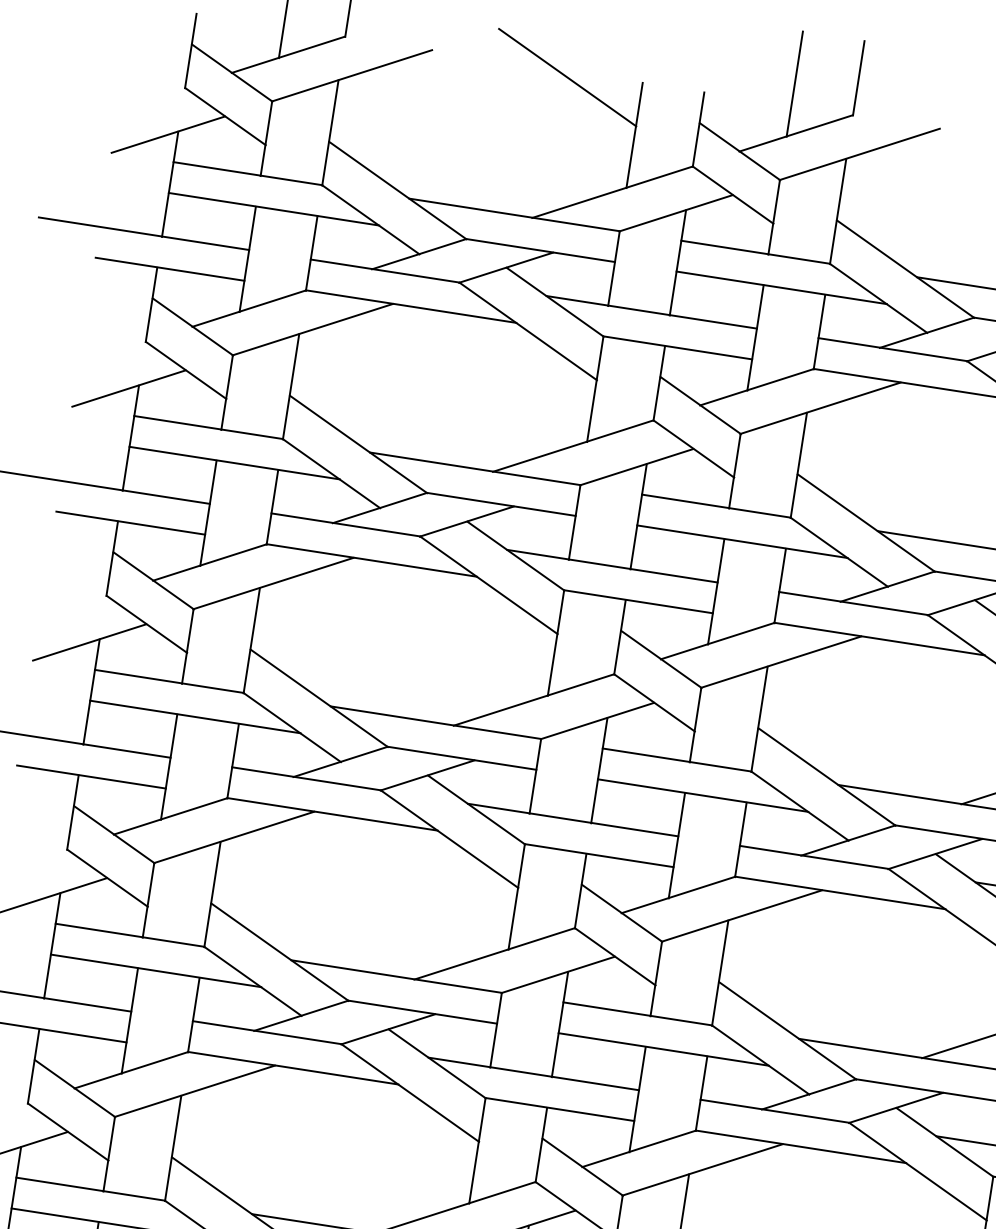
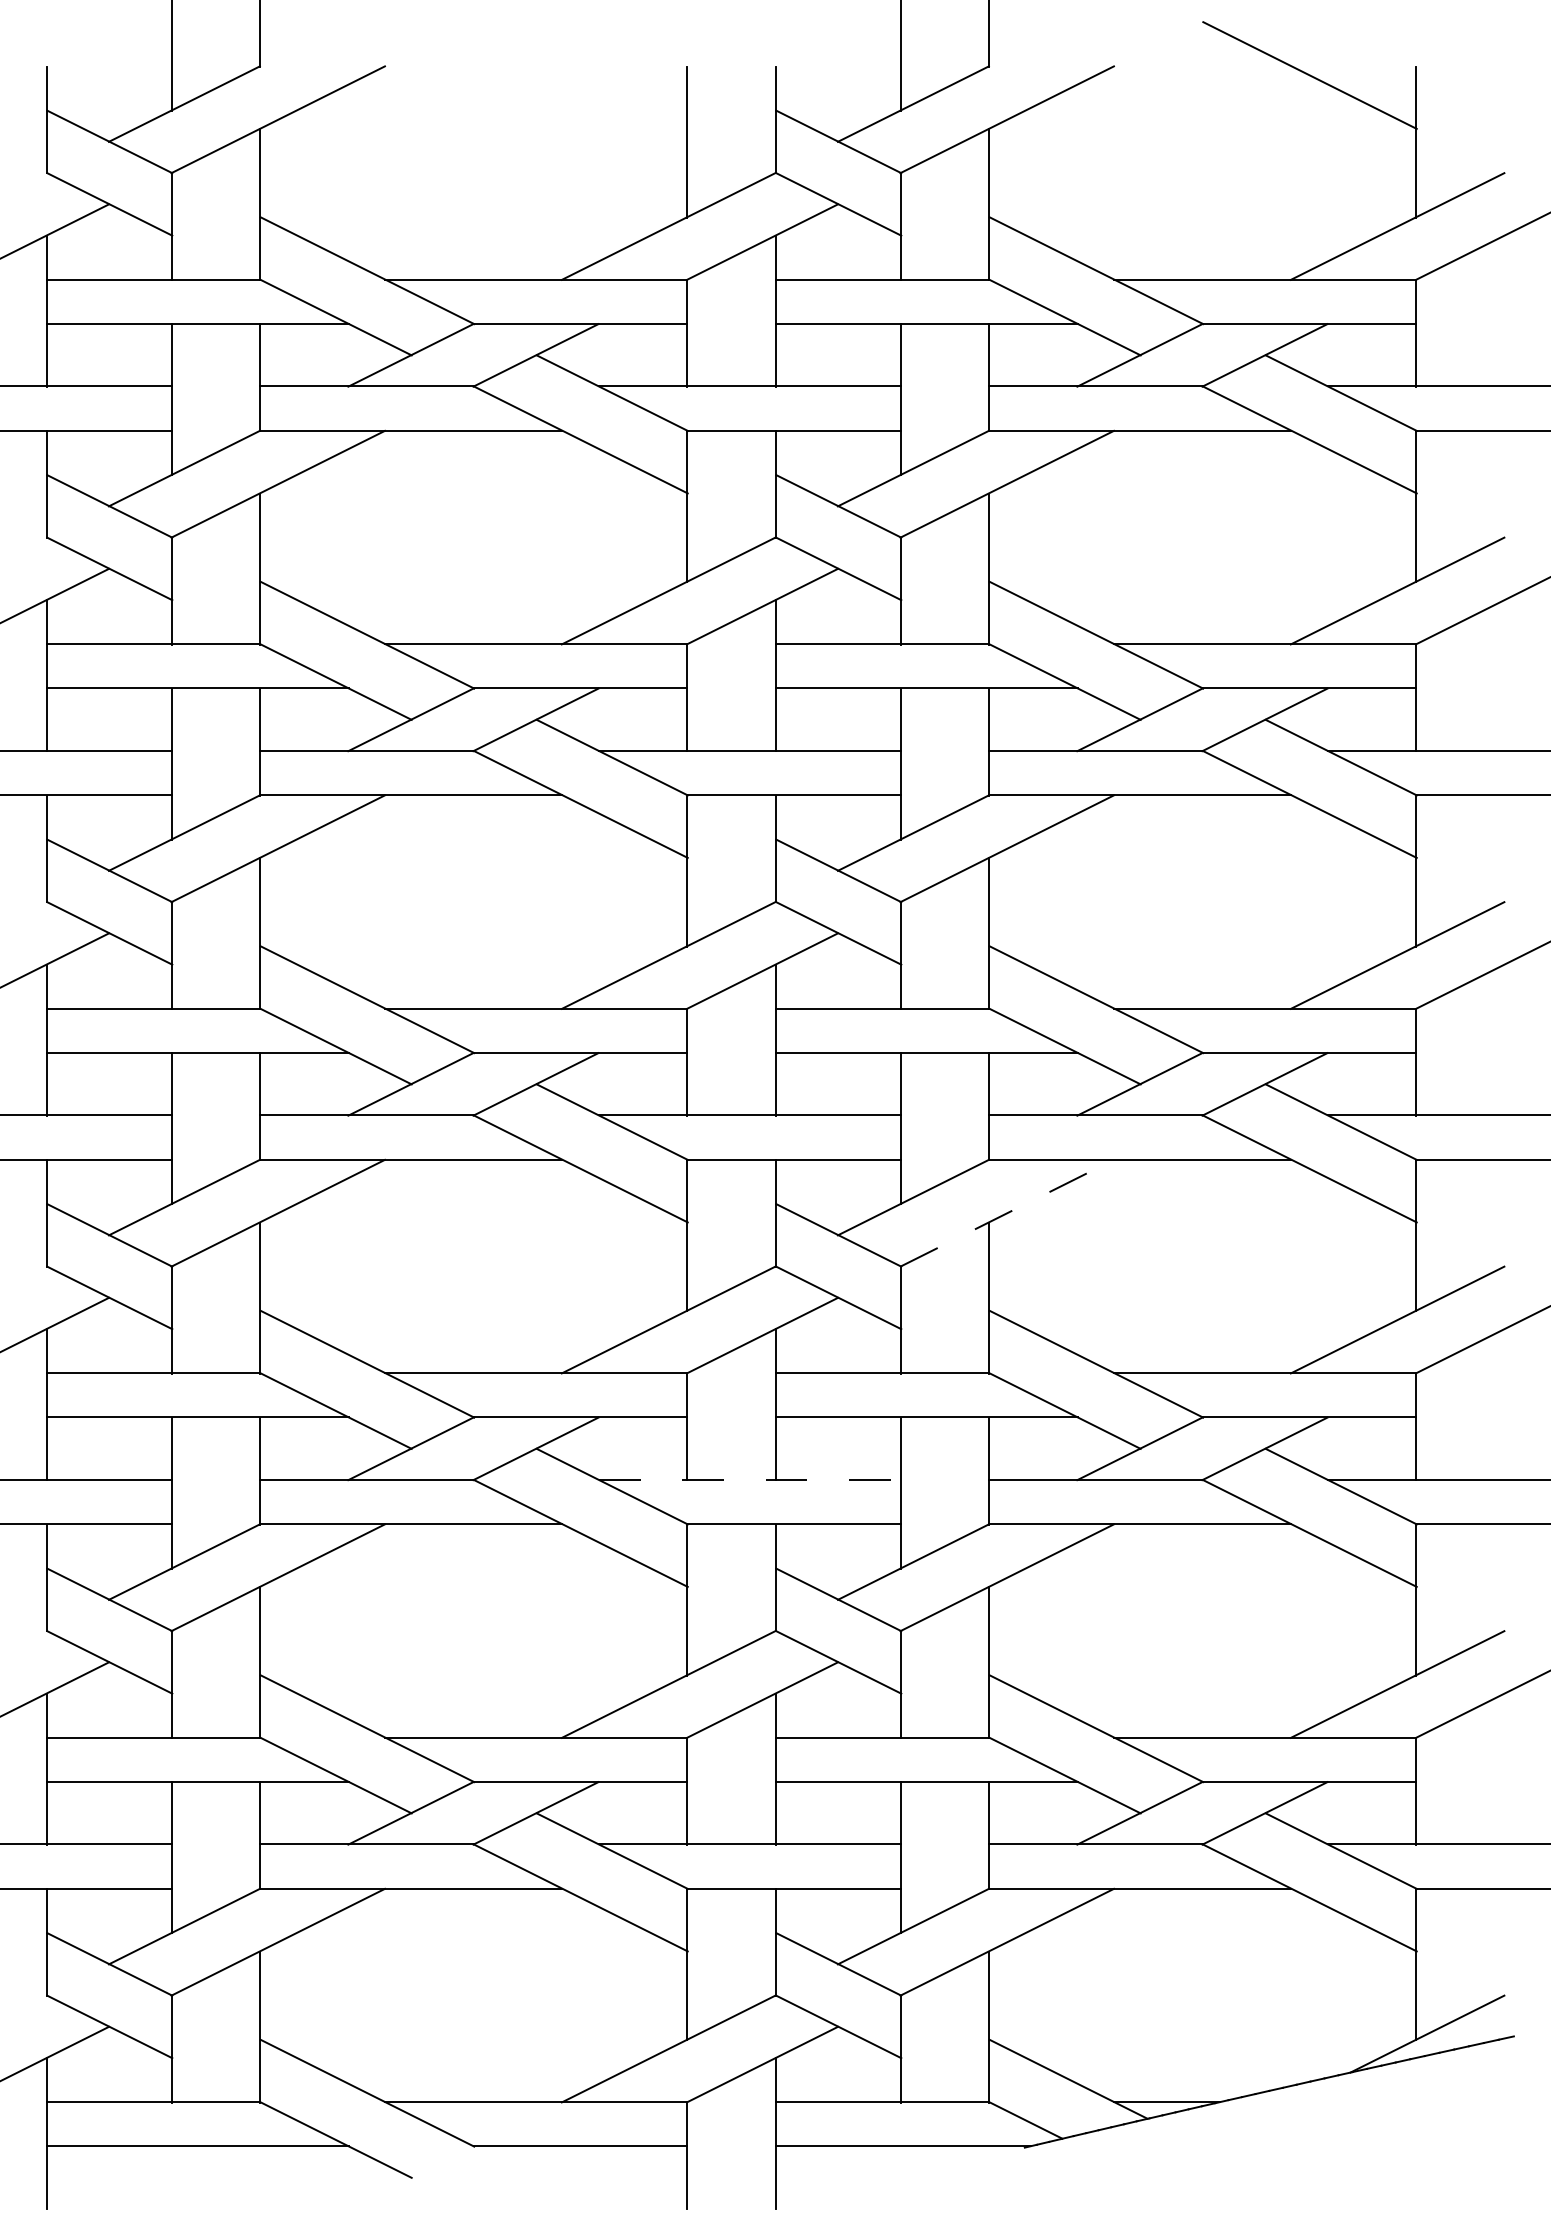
line: (567, 77) -> (580, 75), removed
line: (742, 916) -> (1007, 1213), solid -> dashed
line: (533, 1073) -> (749, 1479), solid -> dashed

